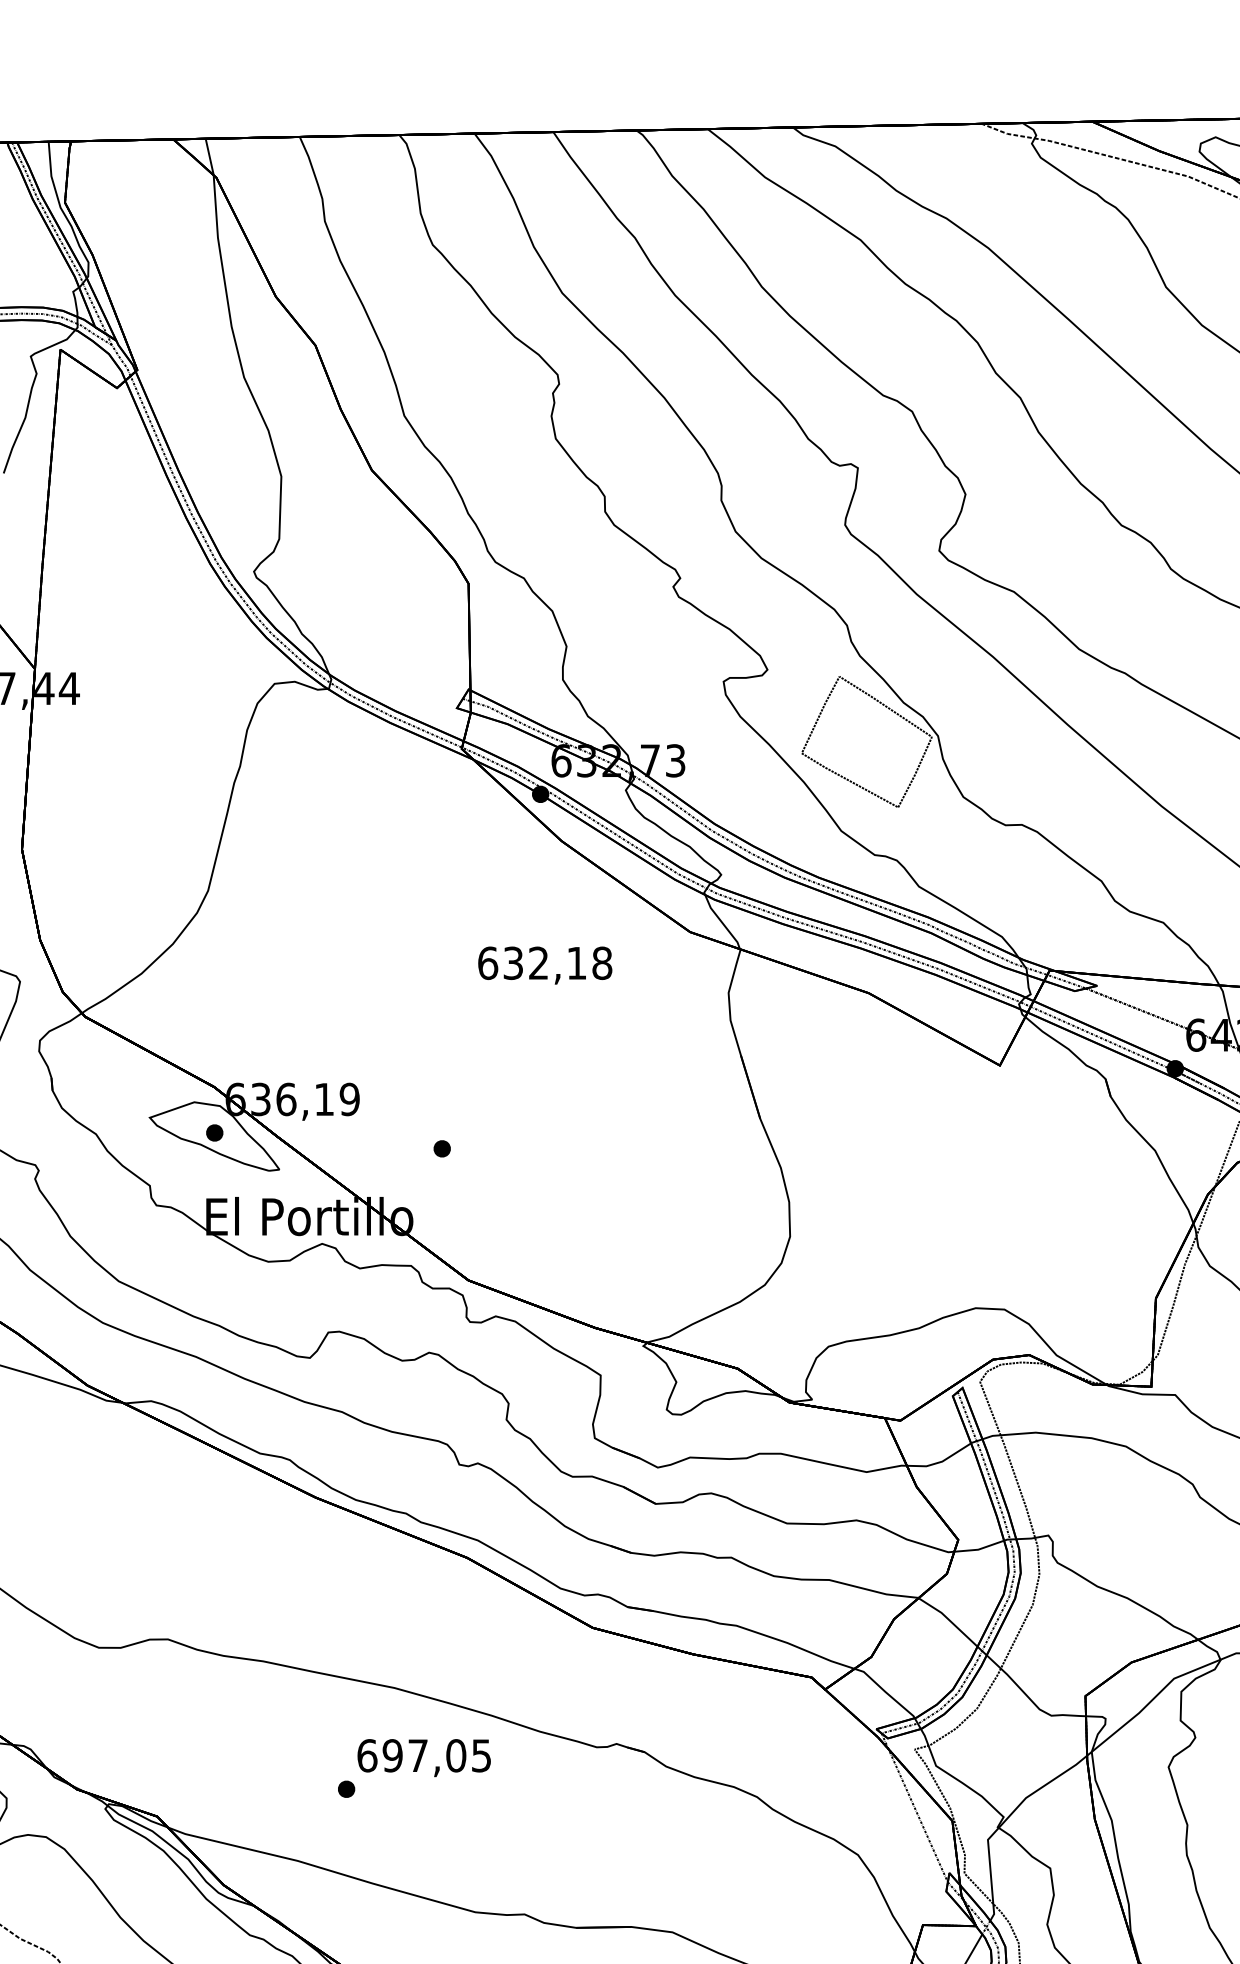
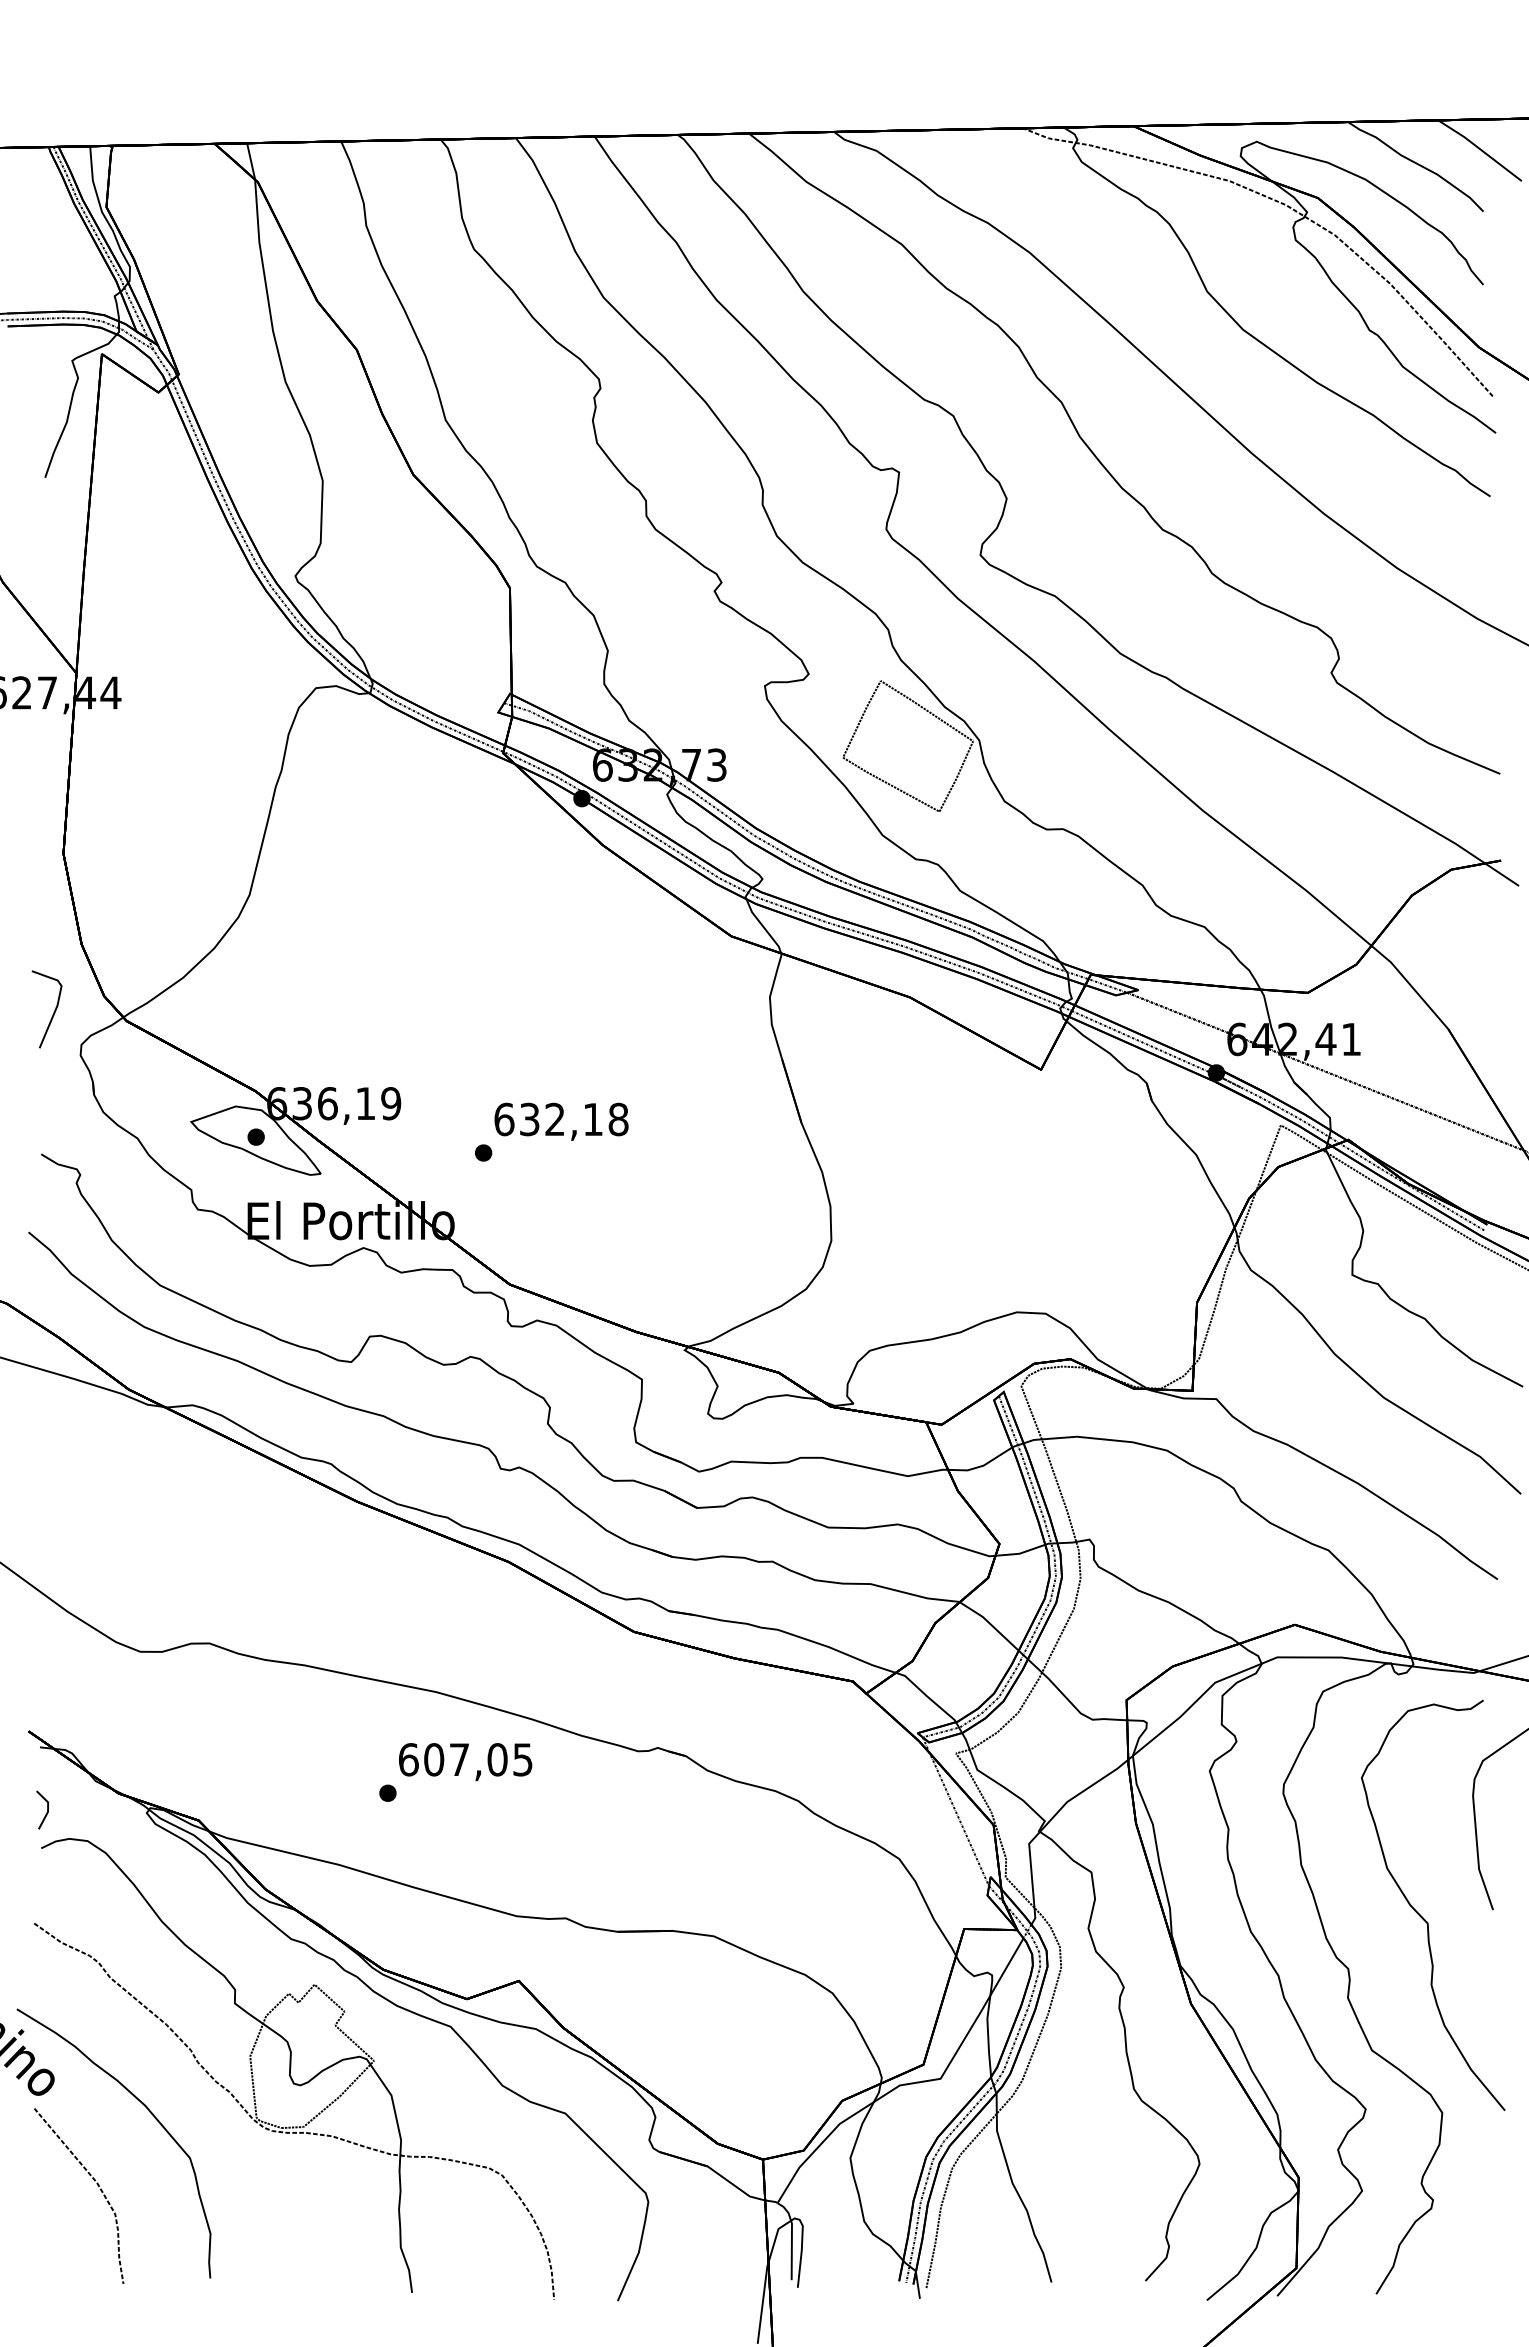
text: (545, 965) -> (561, 1121), moved
text: (393, 1755) -> (434, 1759), 697,05 -> 607,05

